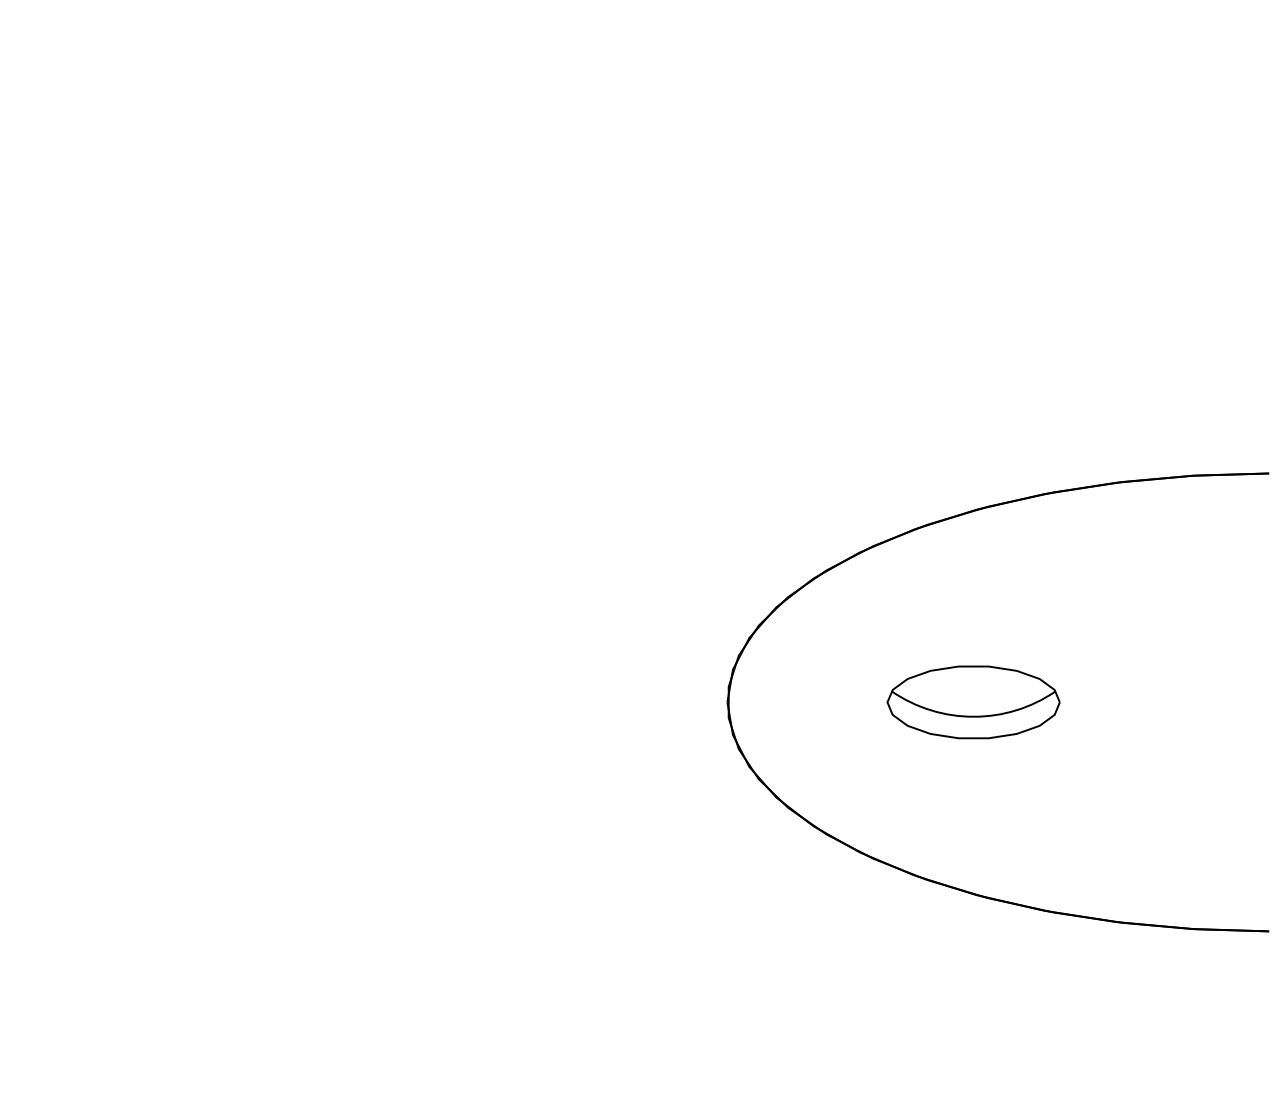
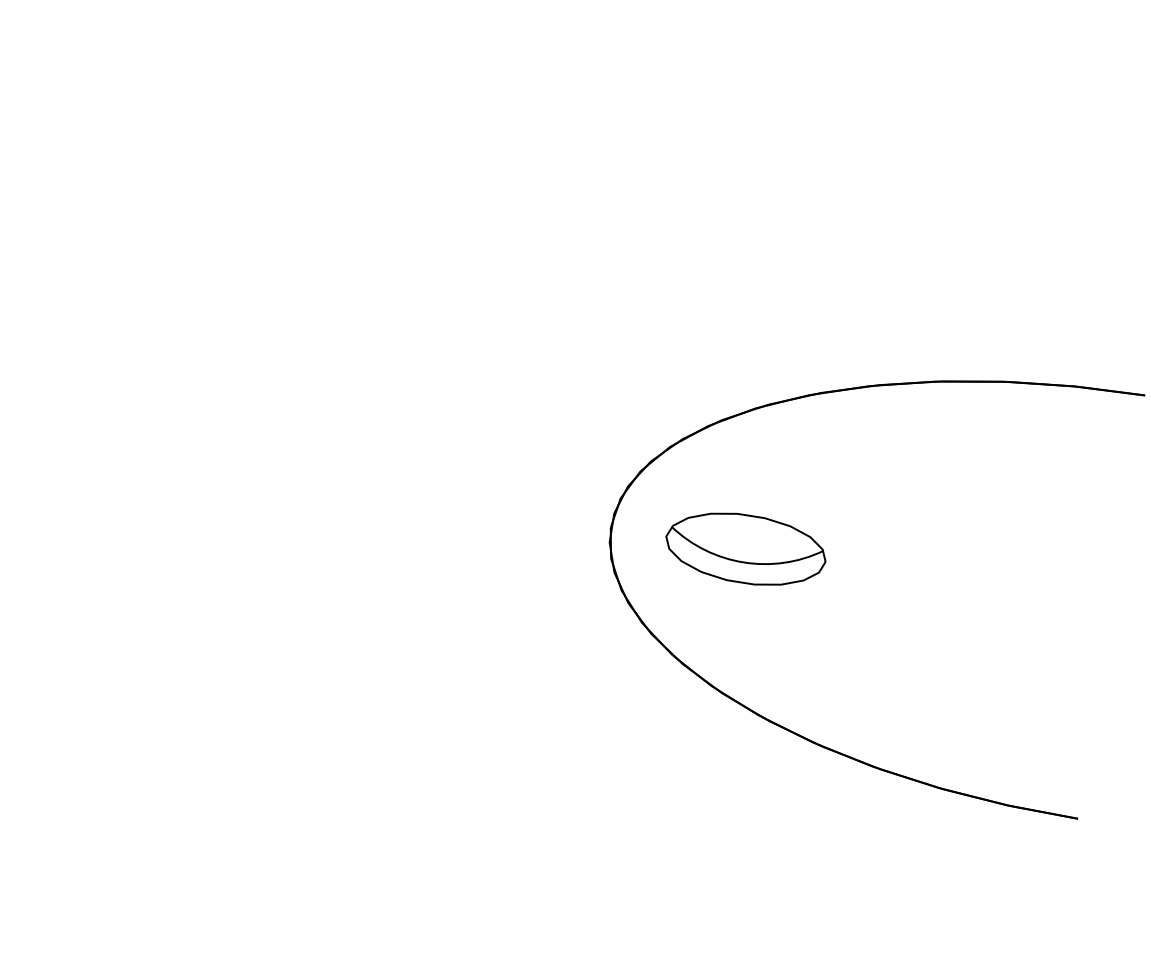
part: (973, 702) -> (745, 549), moved

